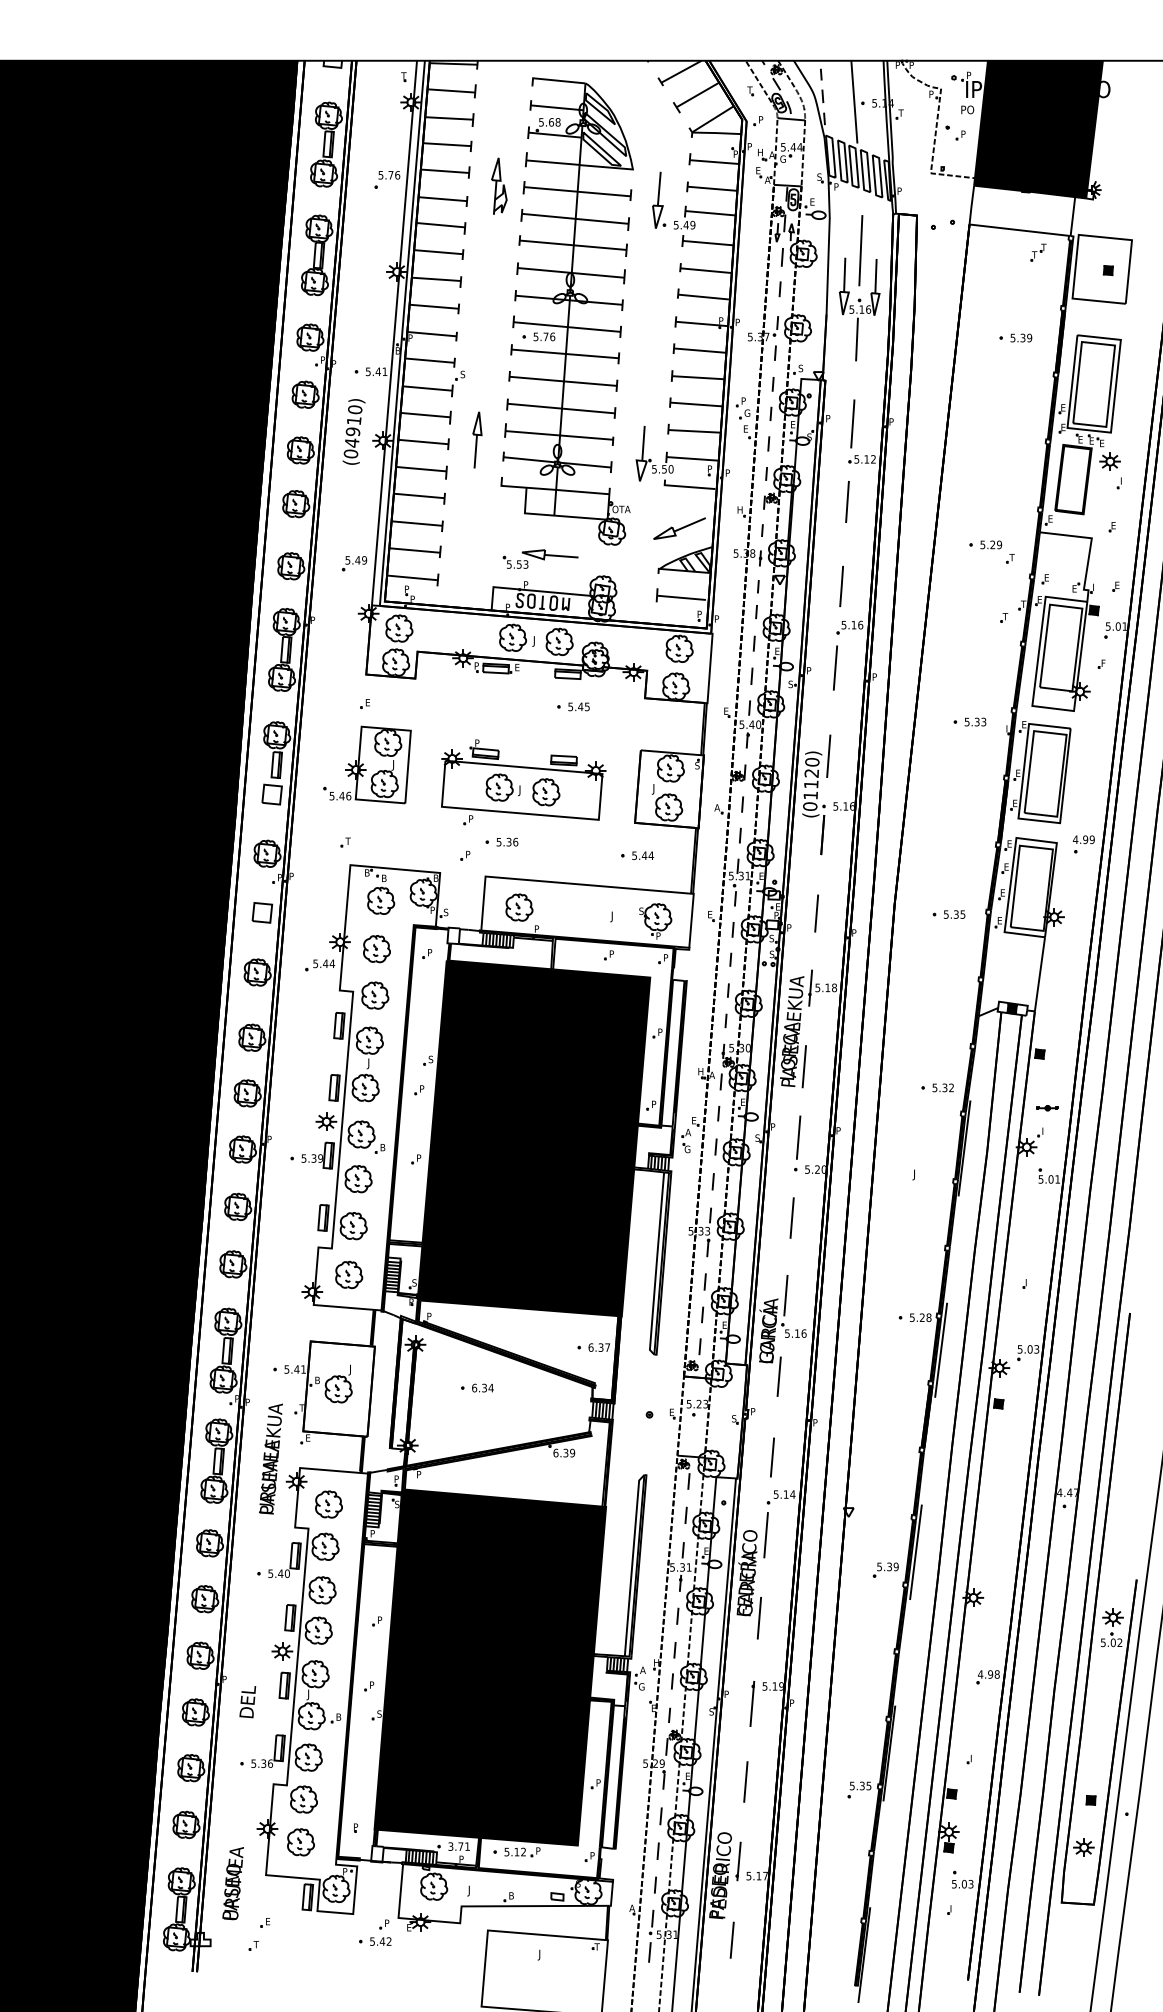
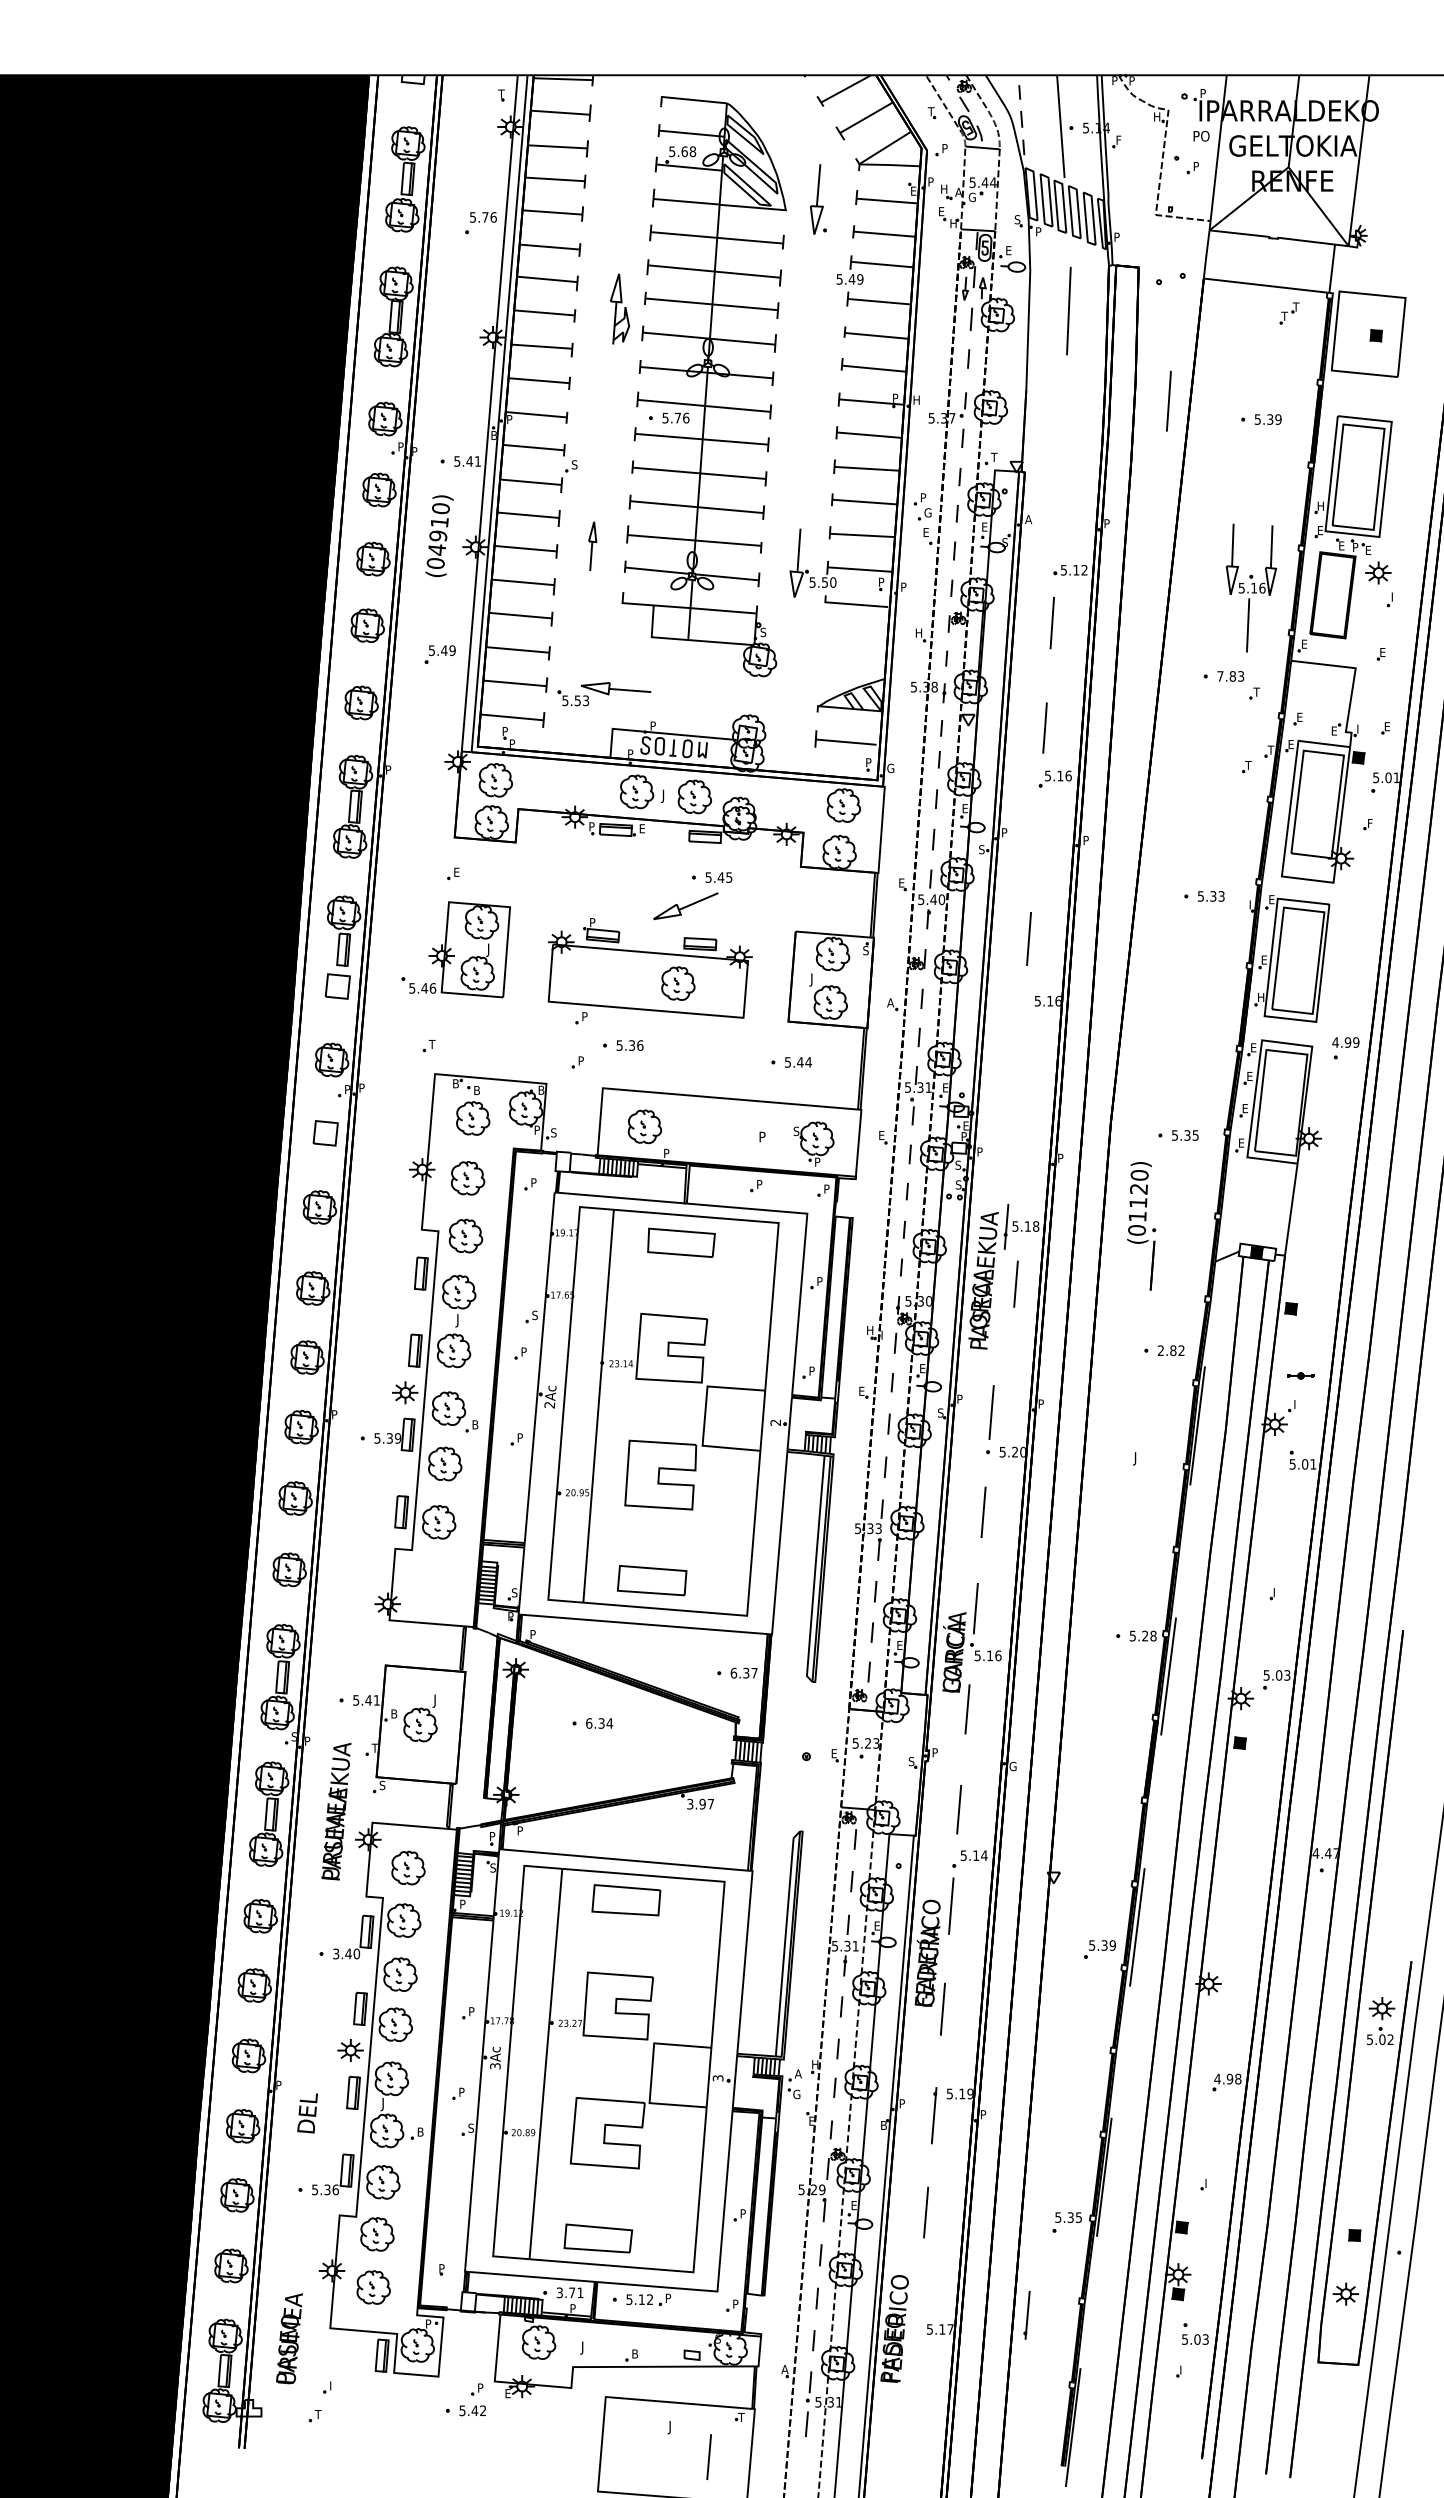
text: (932, 93) -> (1157, 116), P -> H
text: (900, 112) -> (1118, 139), T -> F
fill: (1038, 129) -> (1289, 160), removed
text: (736, 153) -> (914, 190), P -> E
text: (767, 180) -> (952, 223), A -> H
part: (498, 185) -> (619, 308), moved
part: (658, 200) -> (817, 199), moved
part: (859, 309) -> (1251, 587), moved
text: (738, 321) -> (916, 399), P -> H
text: (800, 367) -> (993, 456), S -> T
text: (1063, 407) -> (1320, 505), E -> H
text: (828, 418) -> (1028, 519), P -> A
line: (852, 423) -> (1168, 400), moved
part: (477, 440) -> (592, 546), size x0.7
text: (1092, 440) -> (1356, 546), E -> P
text: (621, 509) -> (771, 632), OTA -> S
part: (679, 528) -> (685, 905), moved
text: (990, 544) -> (1230, 676), 5.29 -> 7.83
part: (540, 559) -> (604, 694), moved
part: (354, 563) -> (439, 654), moved
text: (717, 619) -> (890, 768), P -> G
line: (835, 668) -> (1037, 829), removed
part: (502, 787) -> (624, 977), removed
part: (813, 803) -> (1141, 1226), moved
text: (1015, 803) -> (1261, 997), E -> H
line: (816, 912) -> (1015, 1283), moved
text: (613, 917) -> (761, 1138), J -> P
part: (320, 965) -> (397, 1198), removed
line: (804, 1065) -> (998, 1323), removed
text: (711, 1074) -> (883, 1334), A -> I
text: (939, 1087) -> (1166, 1350), 5.32 -> 2.82
fill: (533, 1138) -> (662, 1413), removed
part: (686, 1140) -> (852, 1416), removed
part: (349, 1274) -> (433, 1582), removed
text: (236, 1398) -> (293, 1736), P -> S
text: (815, 1422) -> (1012, 1766), P -> G
text: (308, 1438) -> (382, 1785), E -> S
text: (564, 1452) -> (700, 1803), 6.39 -> 3.97
text: (271, 1573) -> (336, 1953), 5.40 -> 3.40
fill: (490, 1667) -> (608, 2070), removed
text: (711, 1711) -> (883, 2125), S -> B
part: (738, 1860) -> (1026, 2314), moved
text: (268, 1921) -> (333, 2385), E -> I
line: (731, 1939) -> (708, 2456), moved

